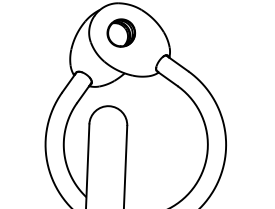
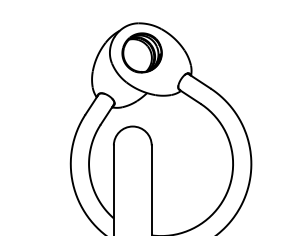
part: (120, 32) -> (141, 52), size x1.43

